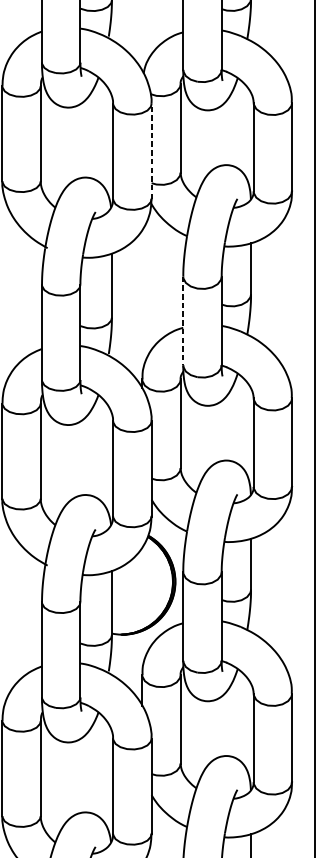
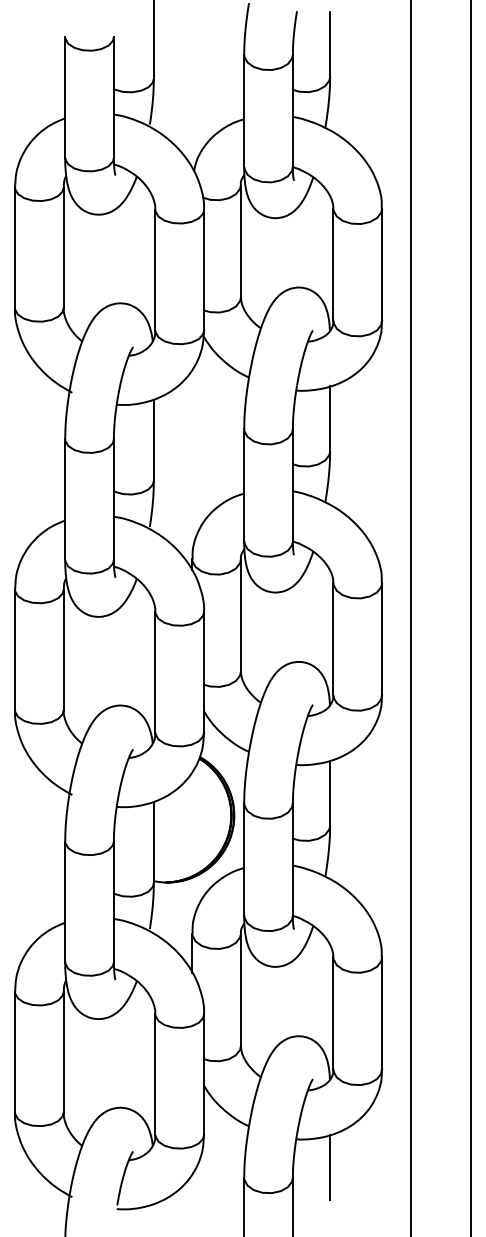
line: (151, 150) -> (204, 269), dashed -> solid
line: (183, 321) -> (244, 485), dashed -> solid

